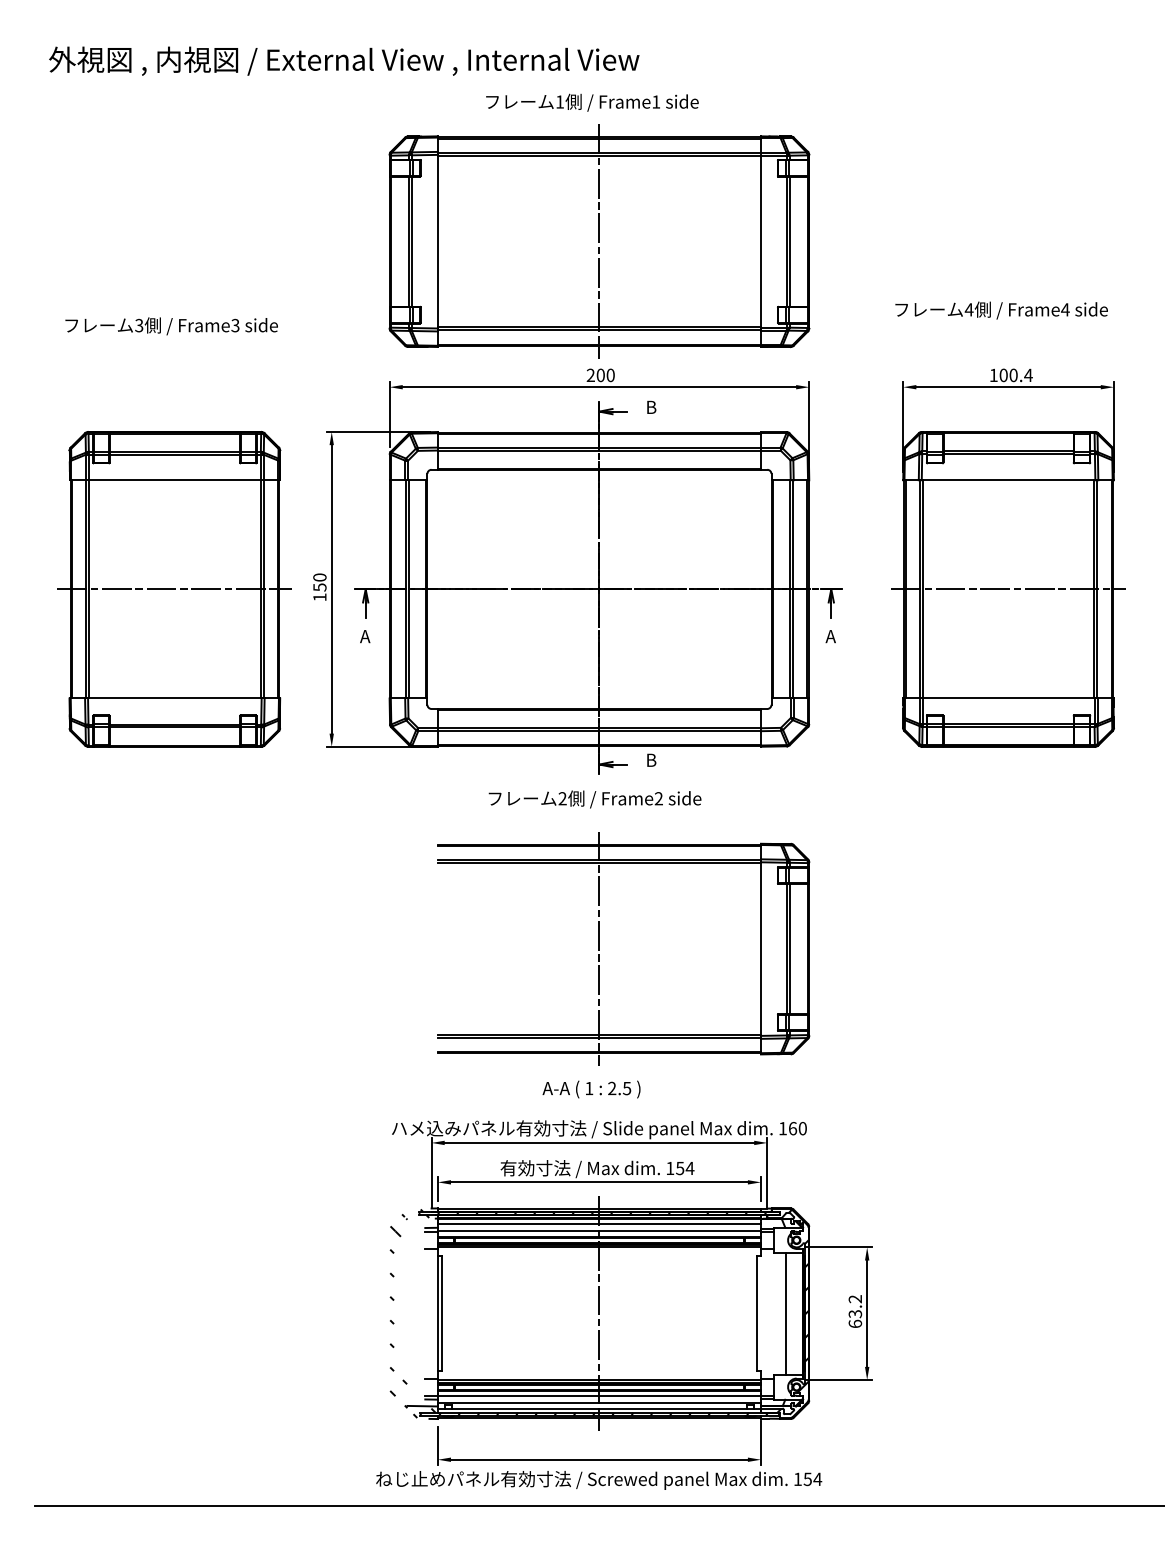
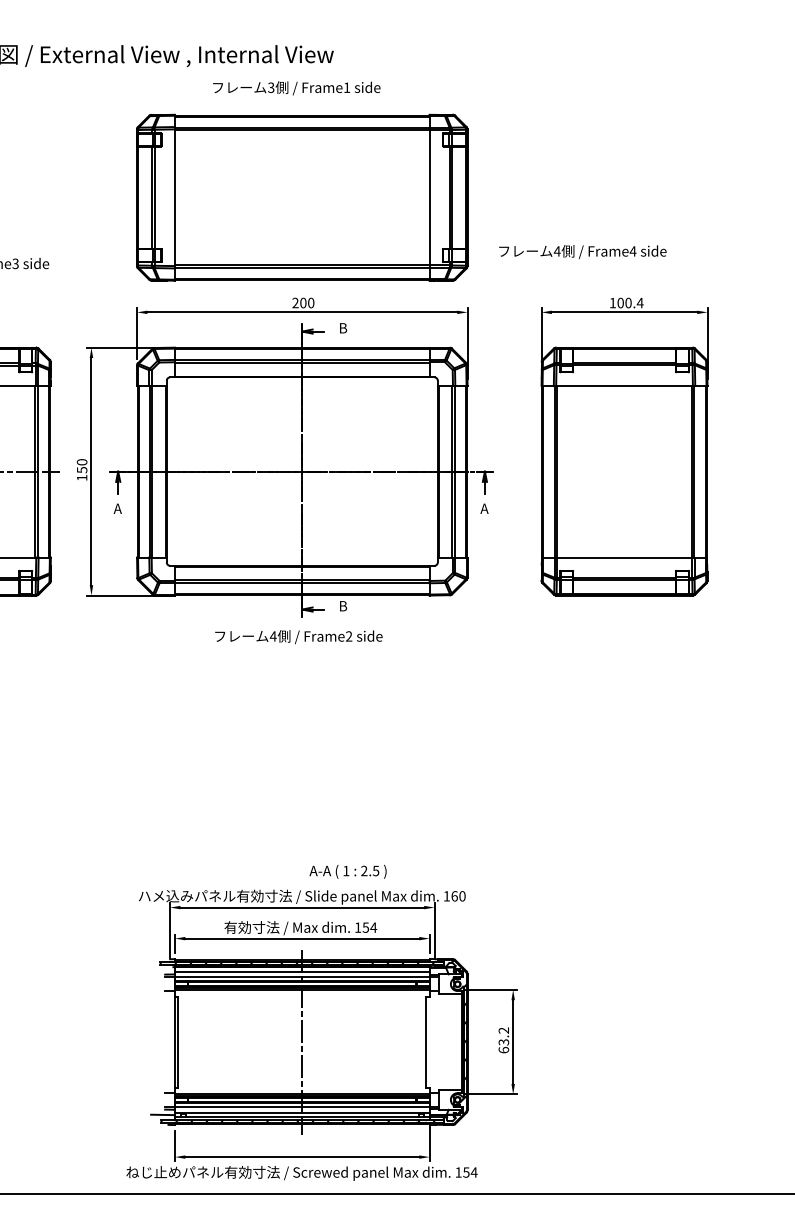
text: (559, 101) -> (270, 87), 1 -> 3
line: (599, 241) -> (302, 197), removed
text: (1001, 310) -> (582, 251), moved
line: (1008, 589) -> (624, 471), removed
text: (562, 798) -> (273, 636), 2 -> 4
part: (599, 948) -> (302, 754), removed
text: (591, 1089) -> (348, 871), moved
hatch: (412, 1313) -> (155, 1041), removed
line: (785, 1313) -> (448, 1041), removed

